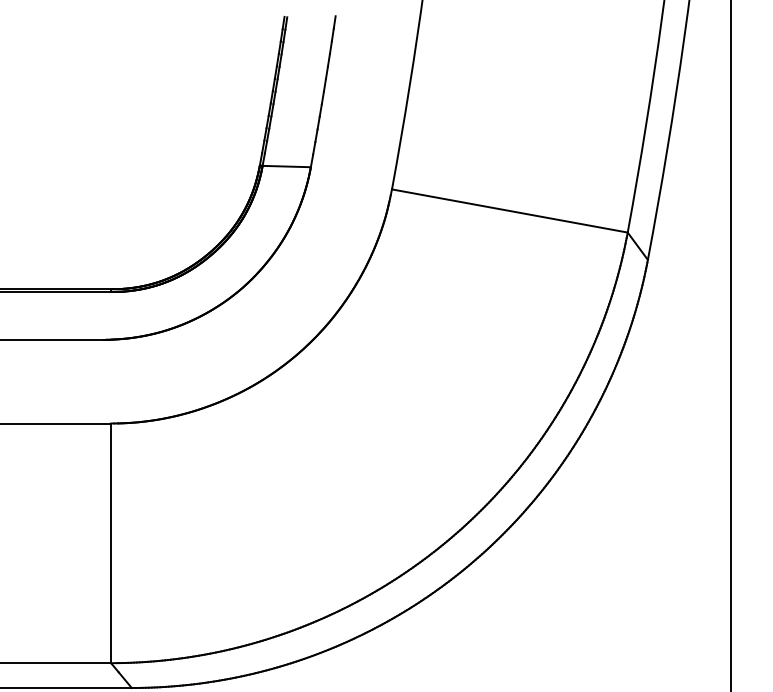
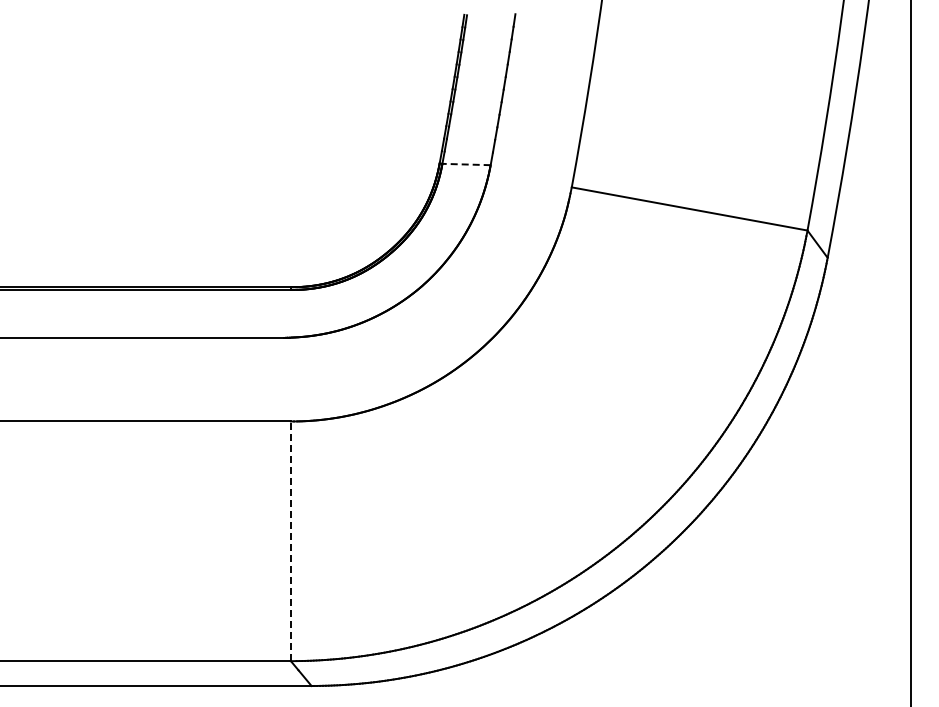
line: (286, 166) -> (466, 164), solid -> dashed
line: (110, 543) -> (290, 541), solid -> dashed

